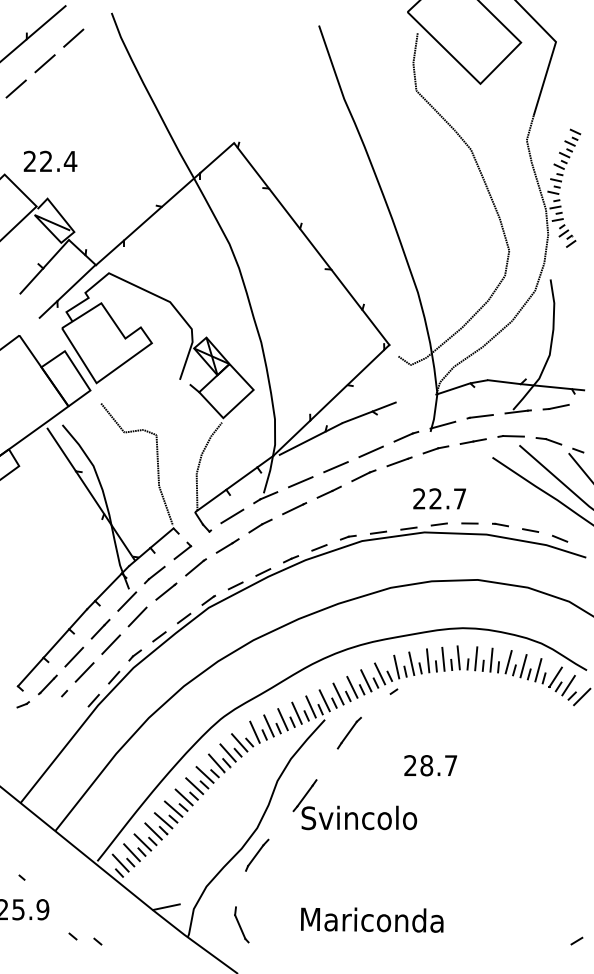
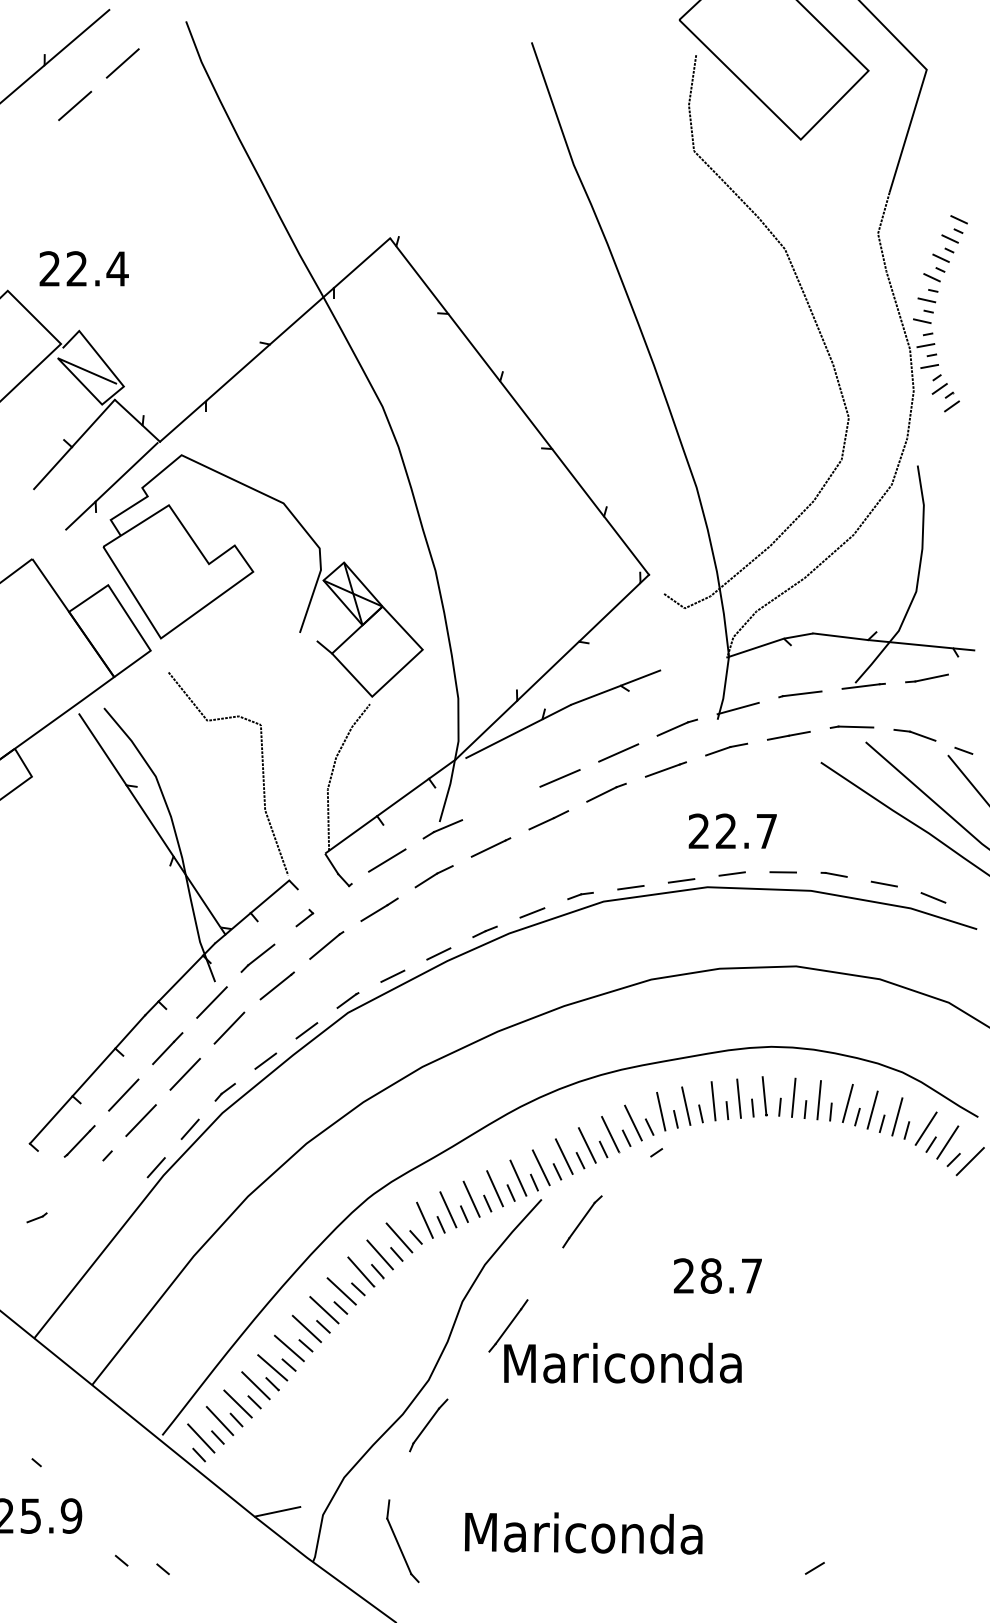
line: (15, 88) -> (25, 147), removed
line: (300, 482) -> (500, 803), removed
part: (182, 550) -> (304, 917), size x0.6
part: (22, 704) -> (35, 1217), moved
text: (372, 817) -> (620, 1362), Svincolo -> Mariconda
text: (372, 919) -> (584, 1532), moved
part: (241, 924) -> (402, 1540), size x1.4
line: (576, 940) -> (814, 1567), moved

